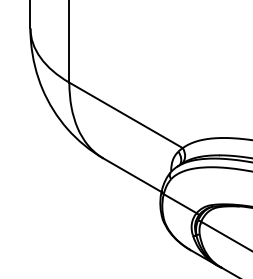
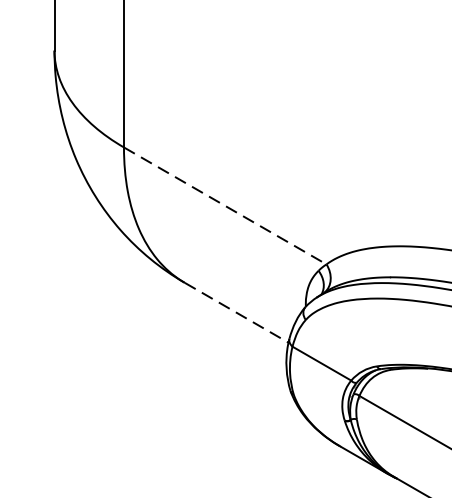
line: (126, 115) -> (226, 206), solid -> dashed
line: (132, 175) -> (236, 313), solid -> dashed

